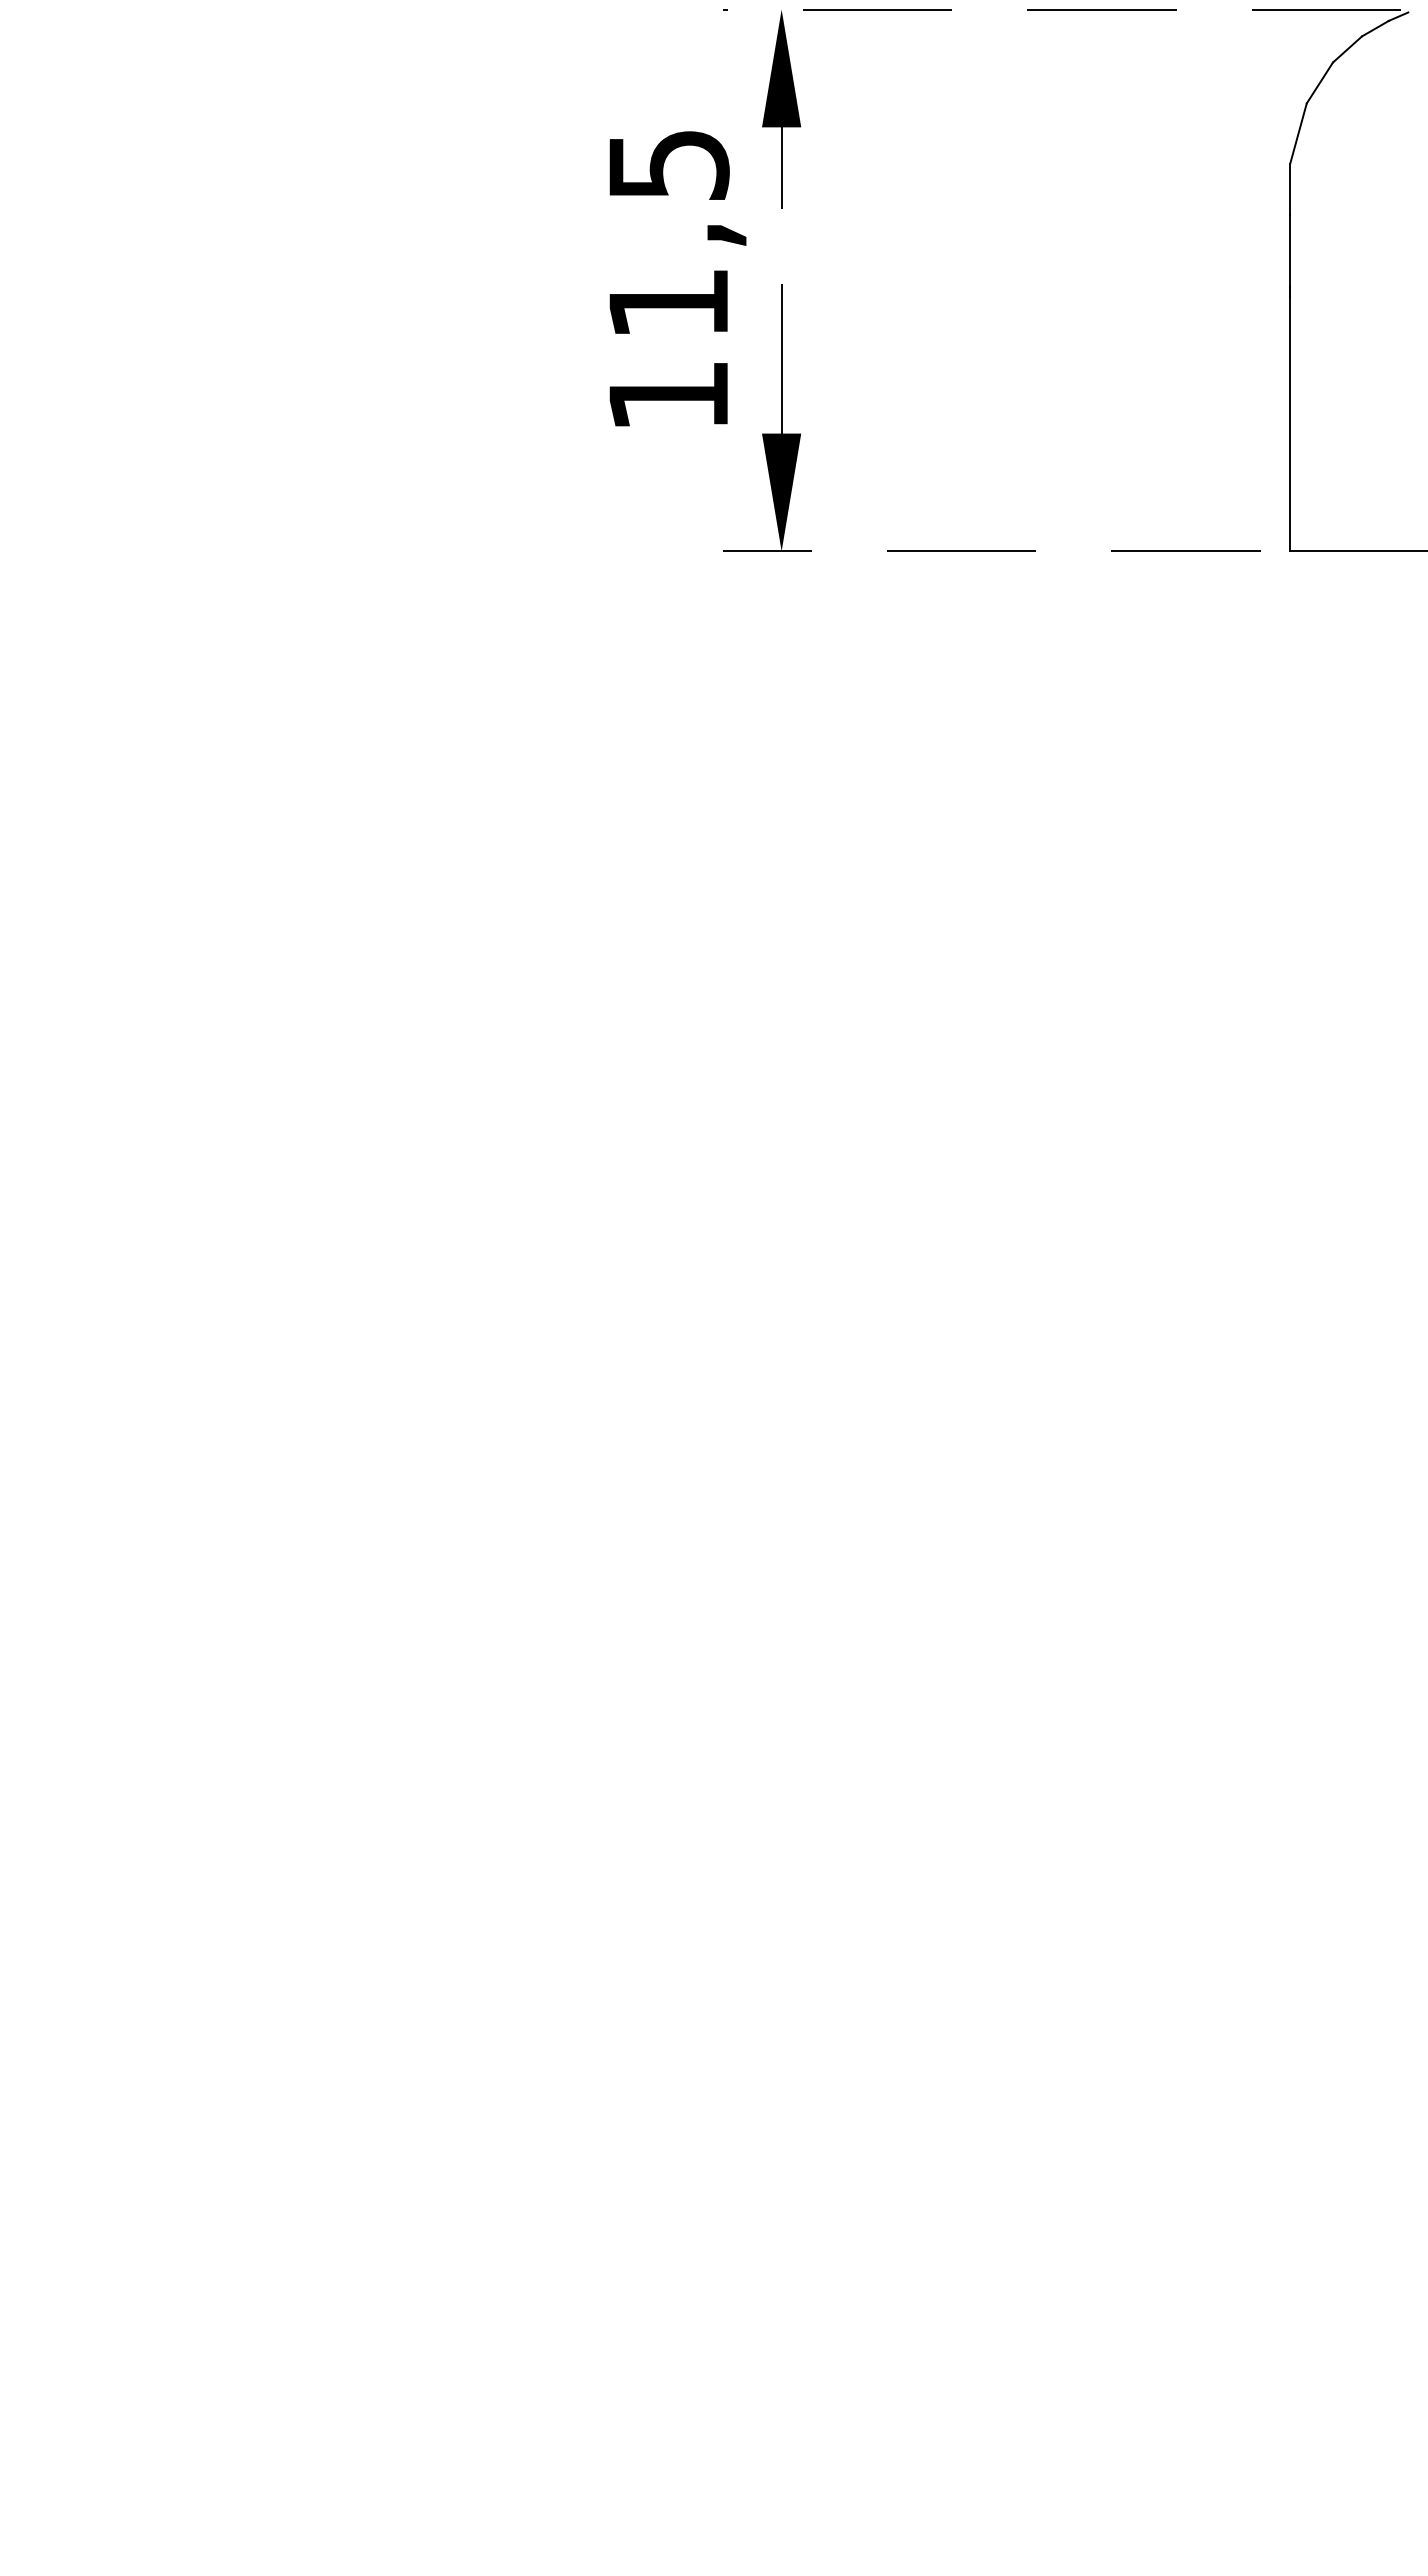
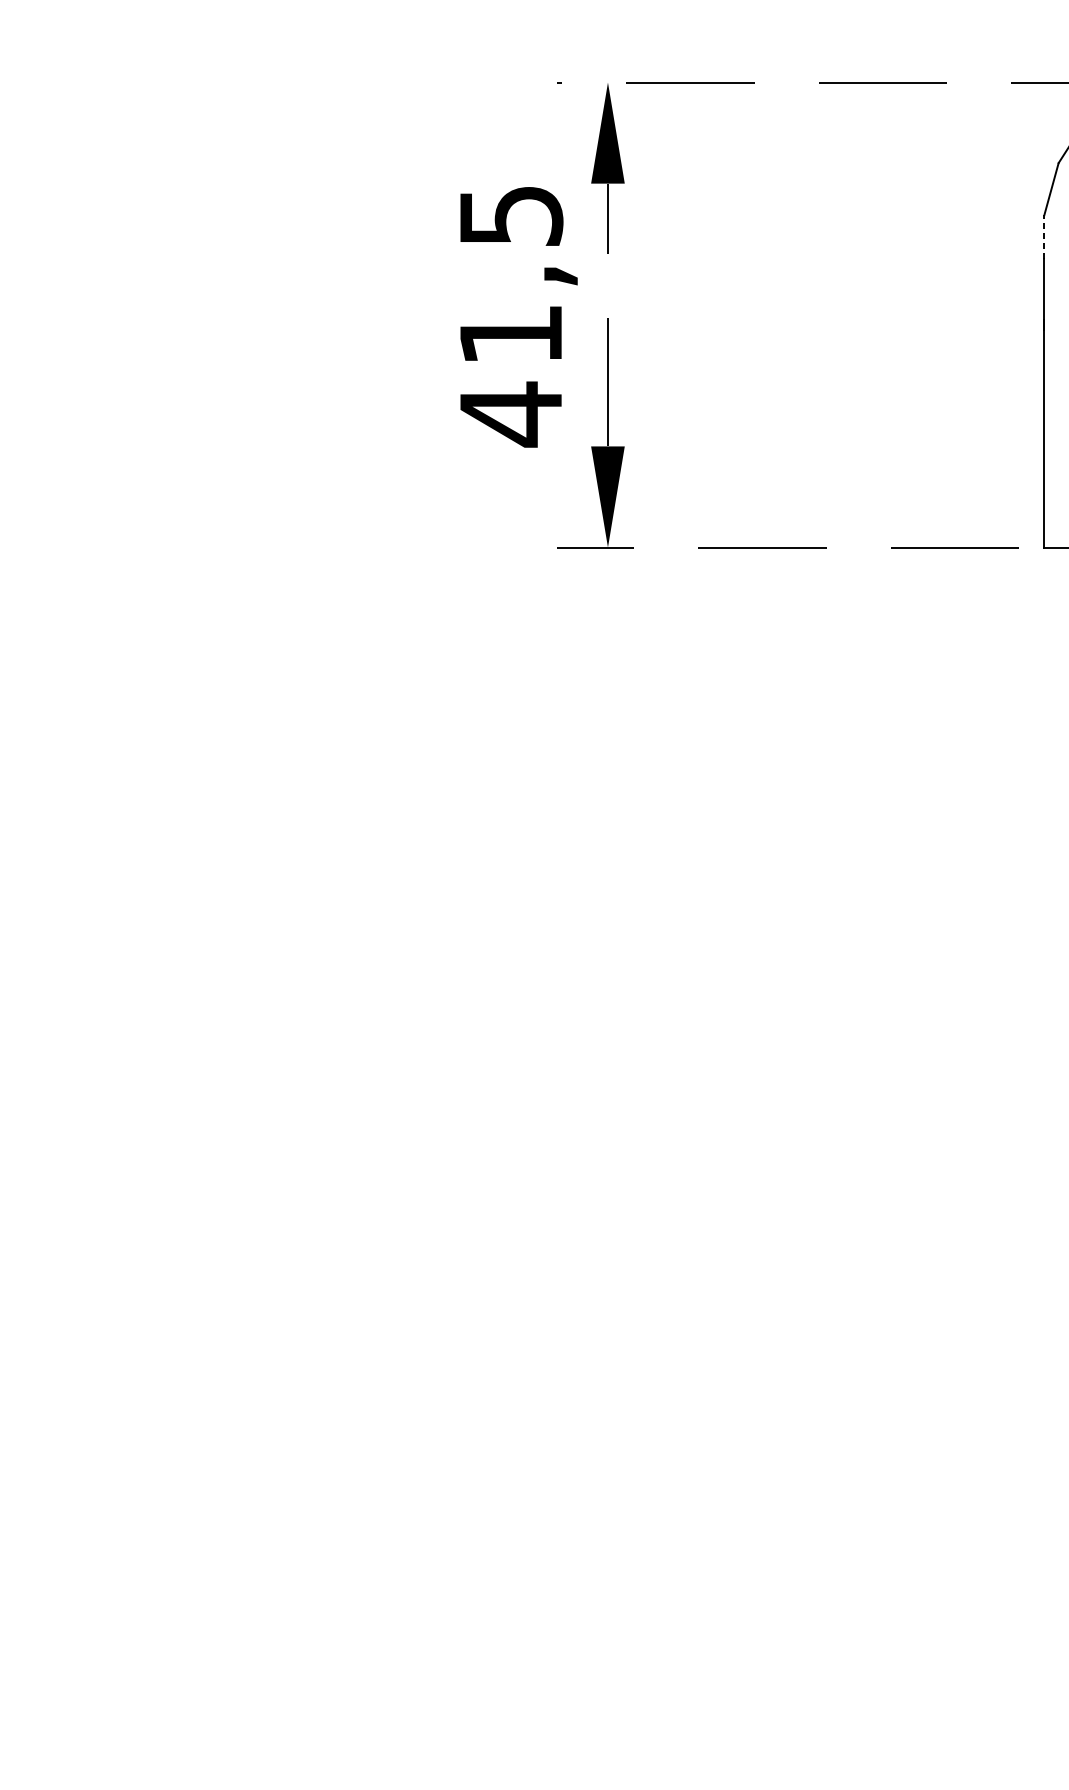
line: (1290, 188) -> (1044, 236), solid -> dashed
text: (668, 396) -> (510, 414), 11,5 -> 41,5

